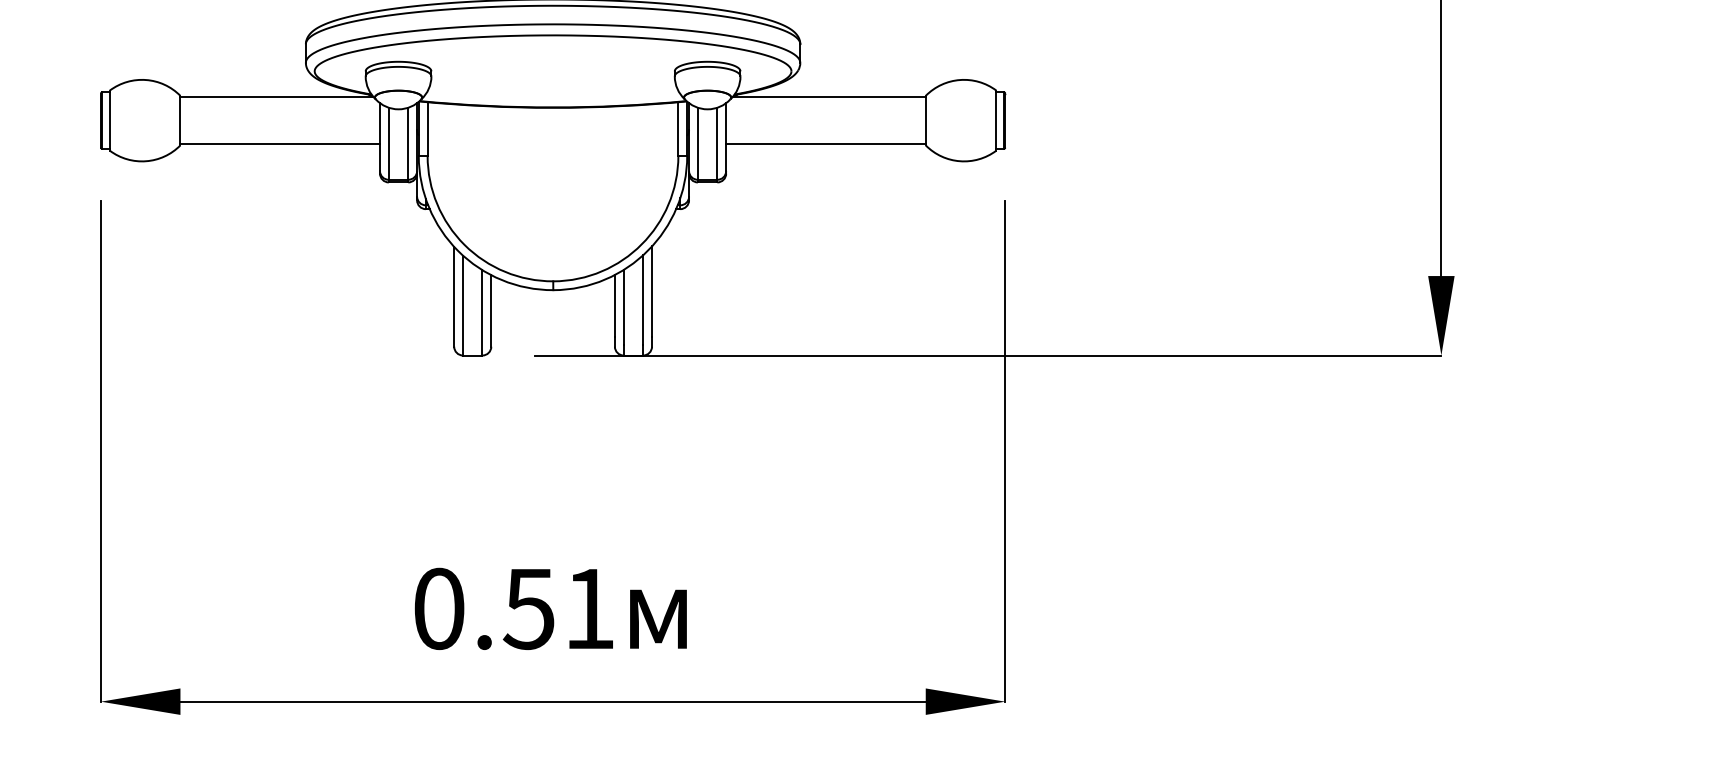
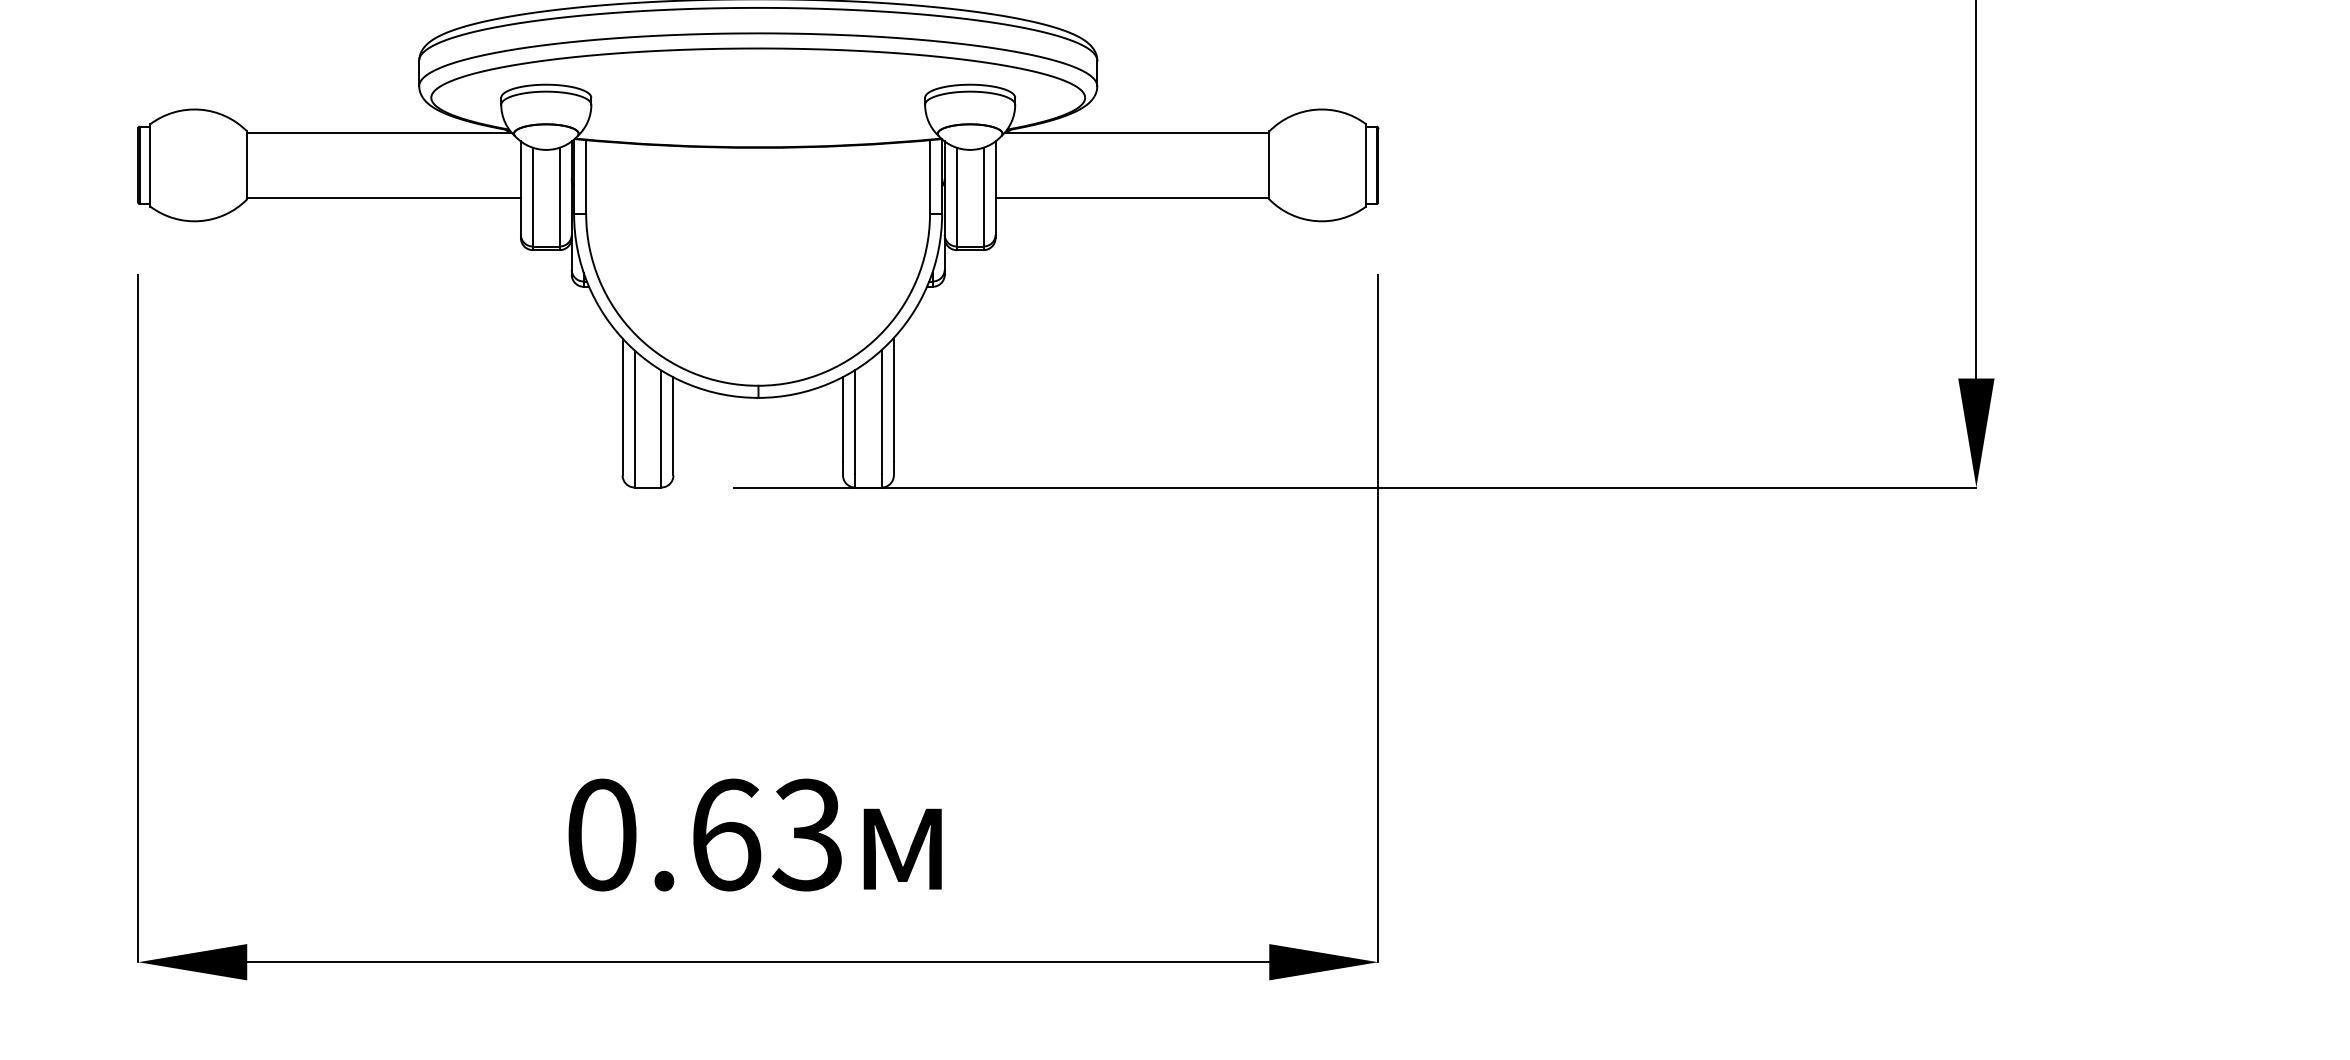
text: (558, 608) -> (765, 834), 0.51 -> 0.63

